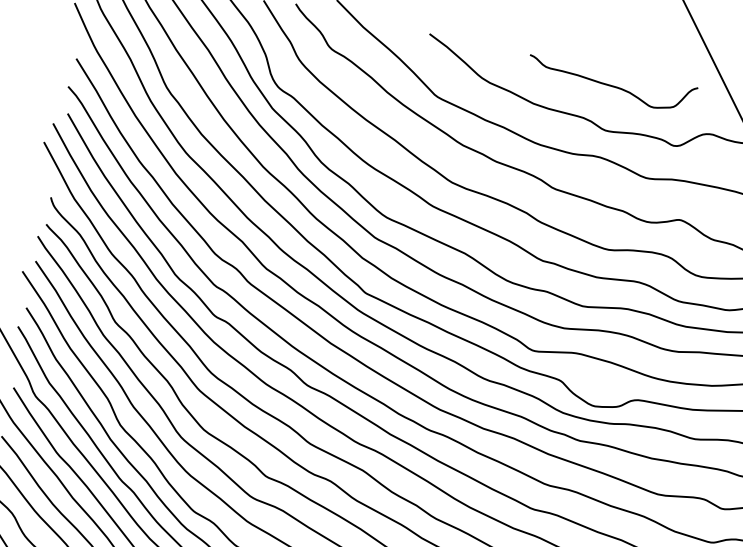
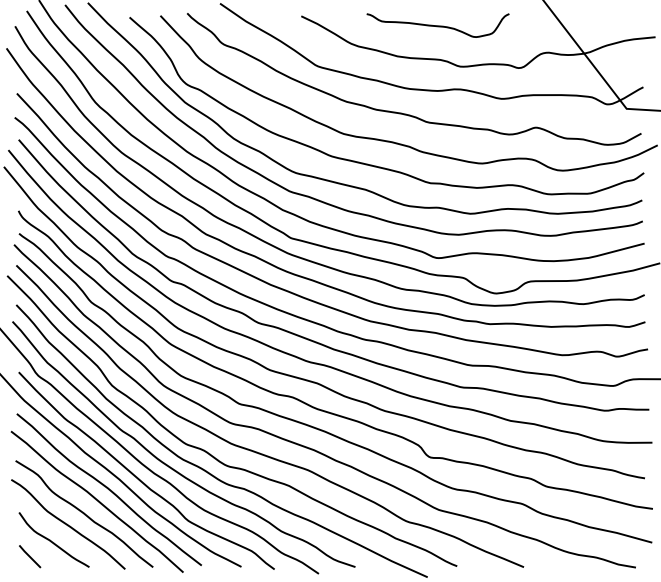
curve: (610, 84) -> (437, 25), moved

